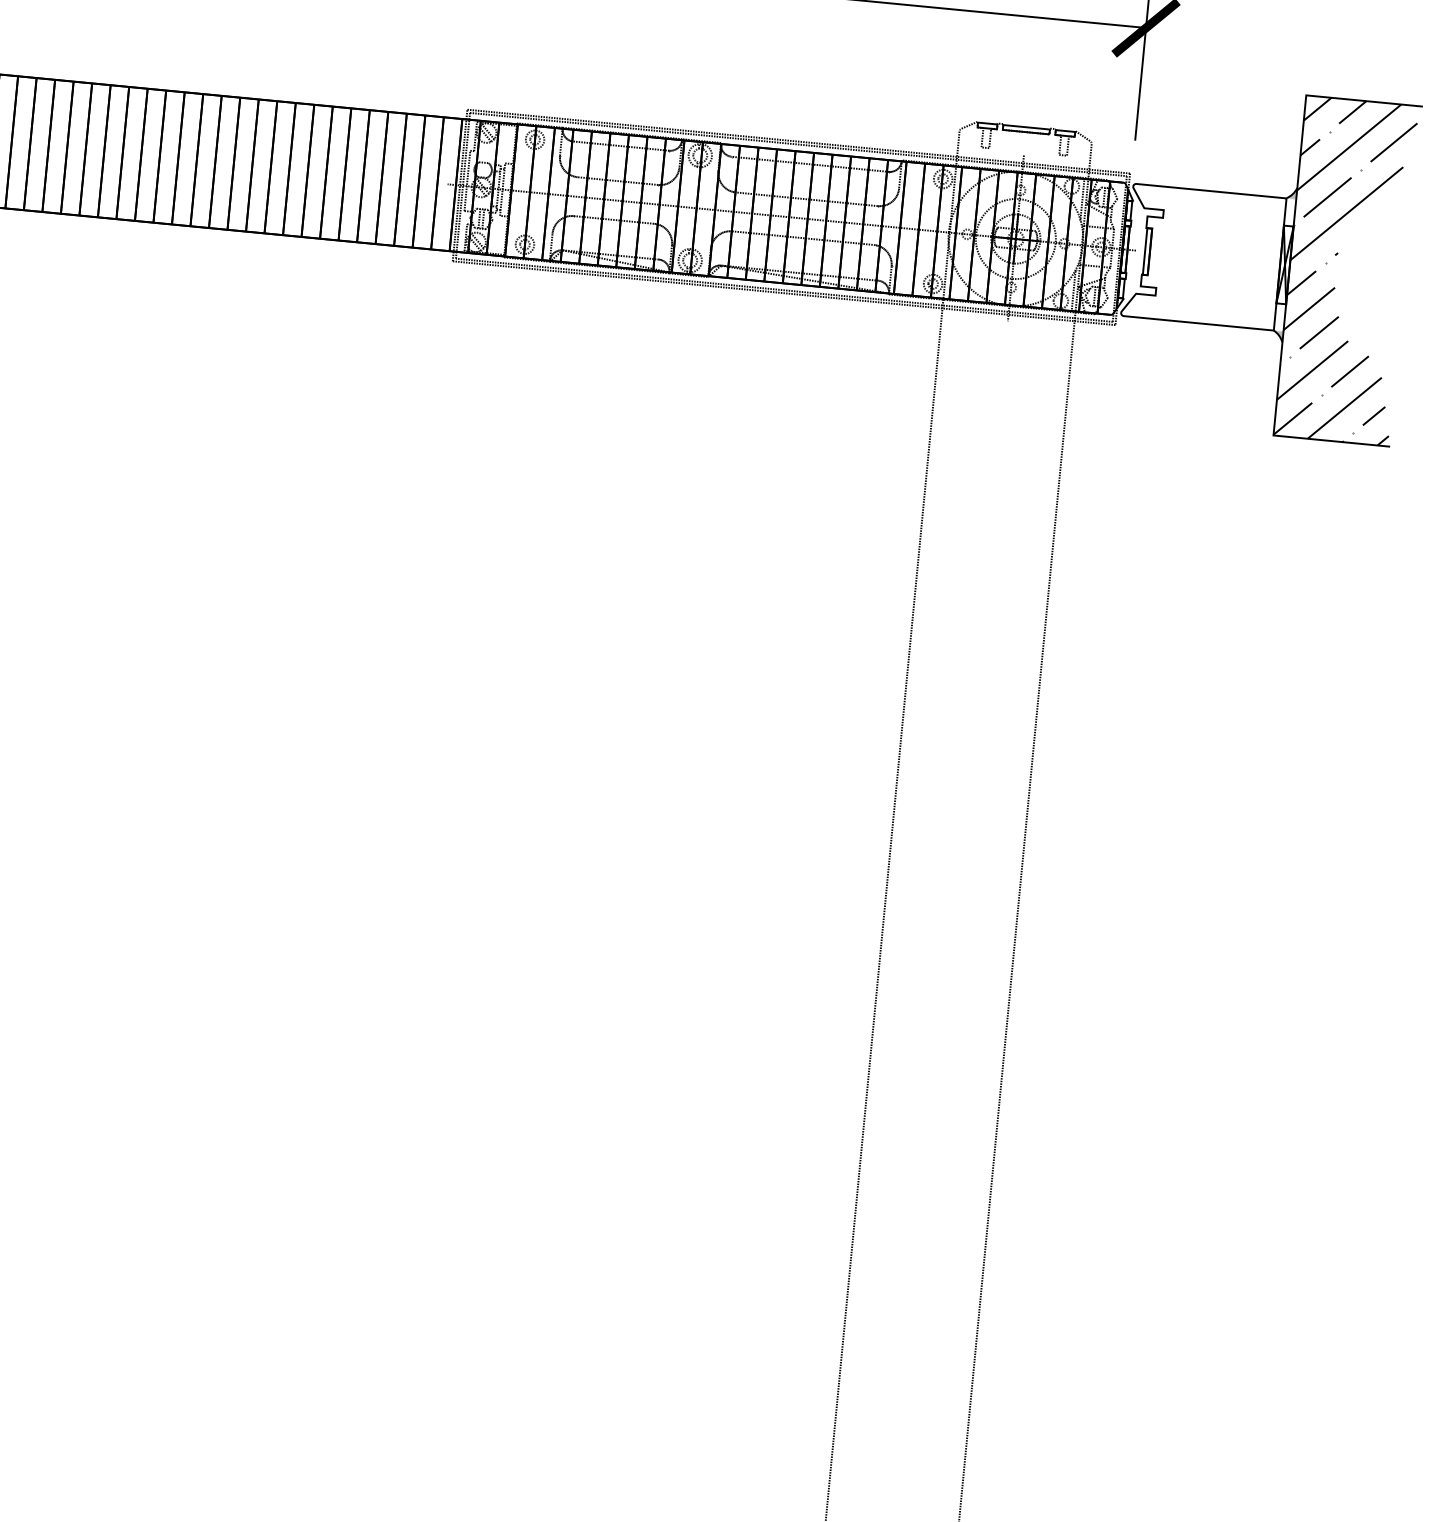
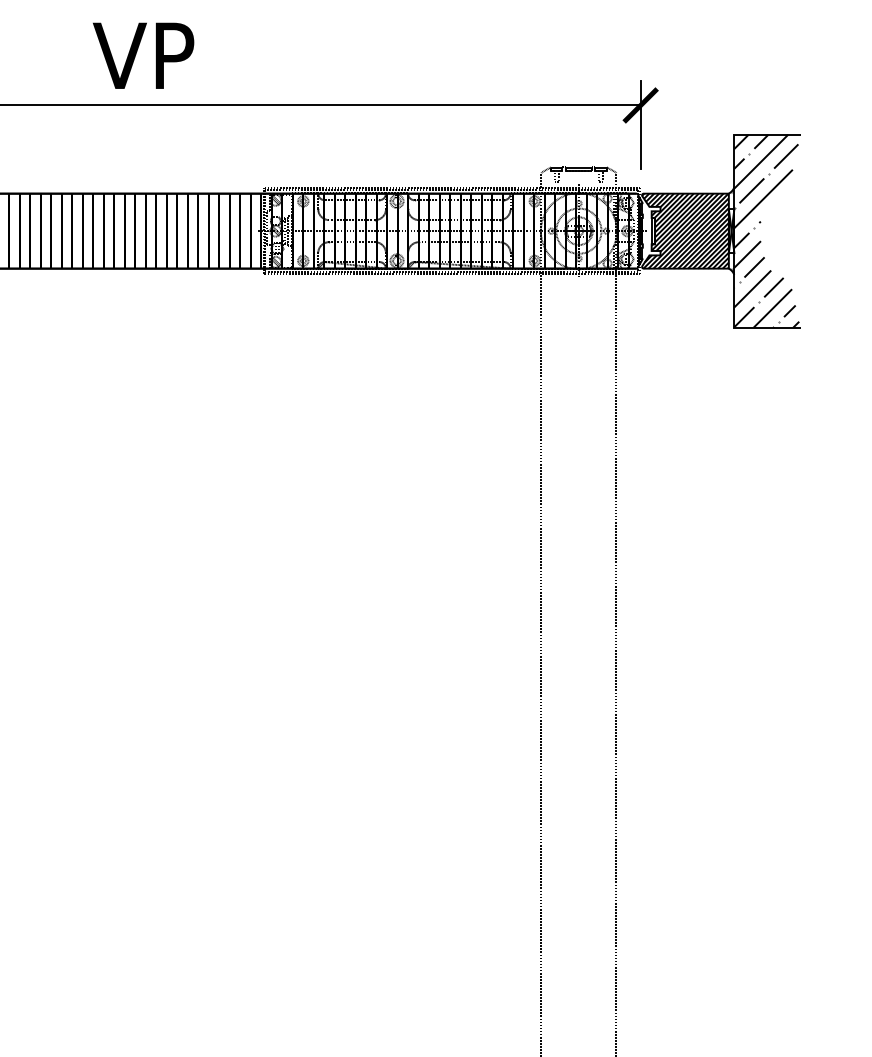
hatch: (1203, 255) -> (685, 230), added

